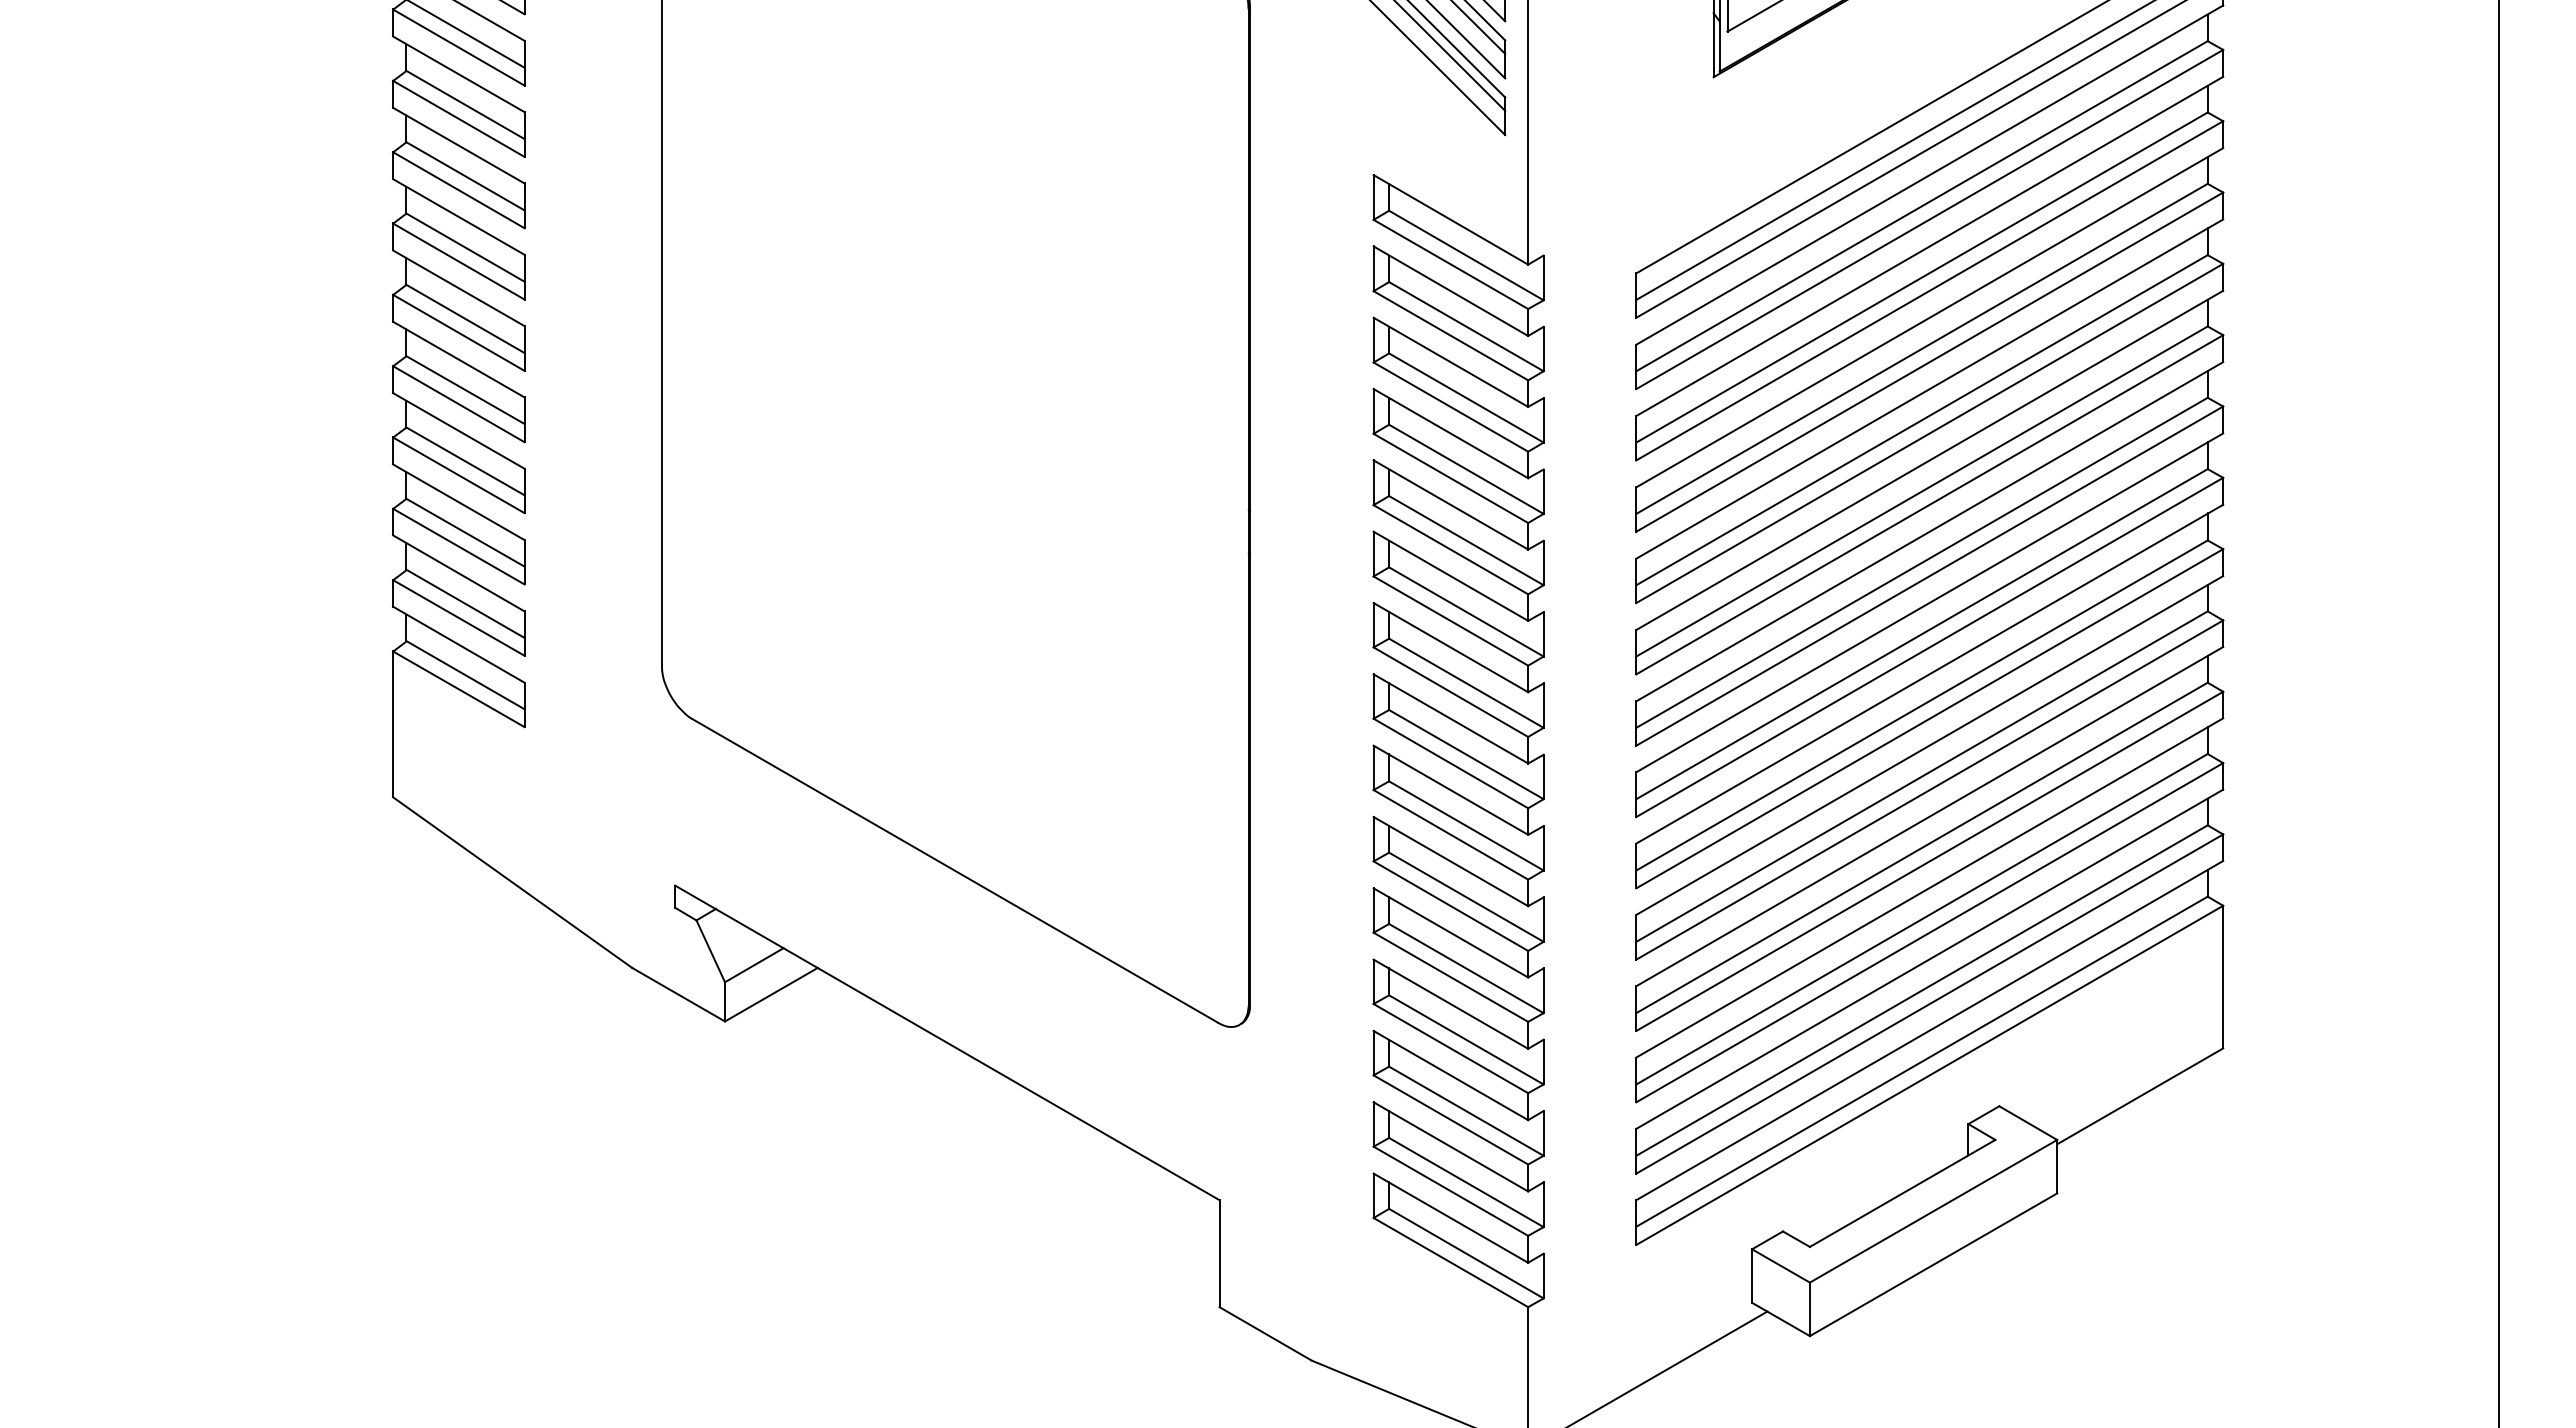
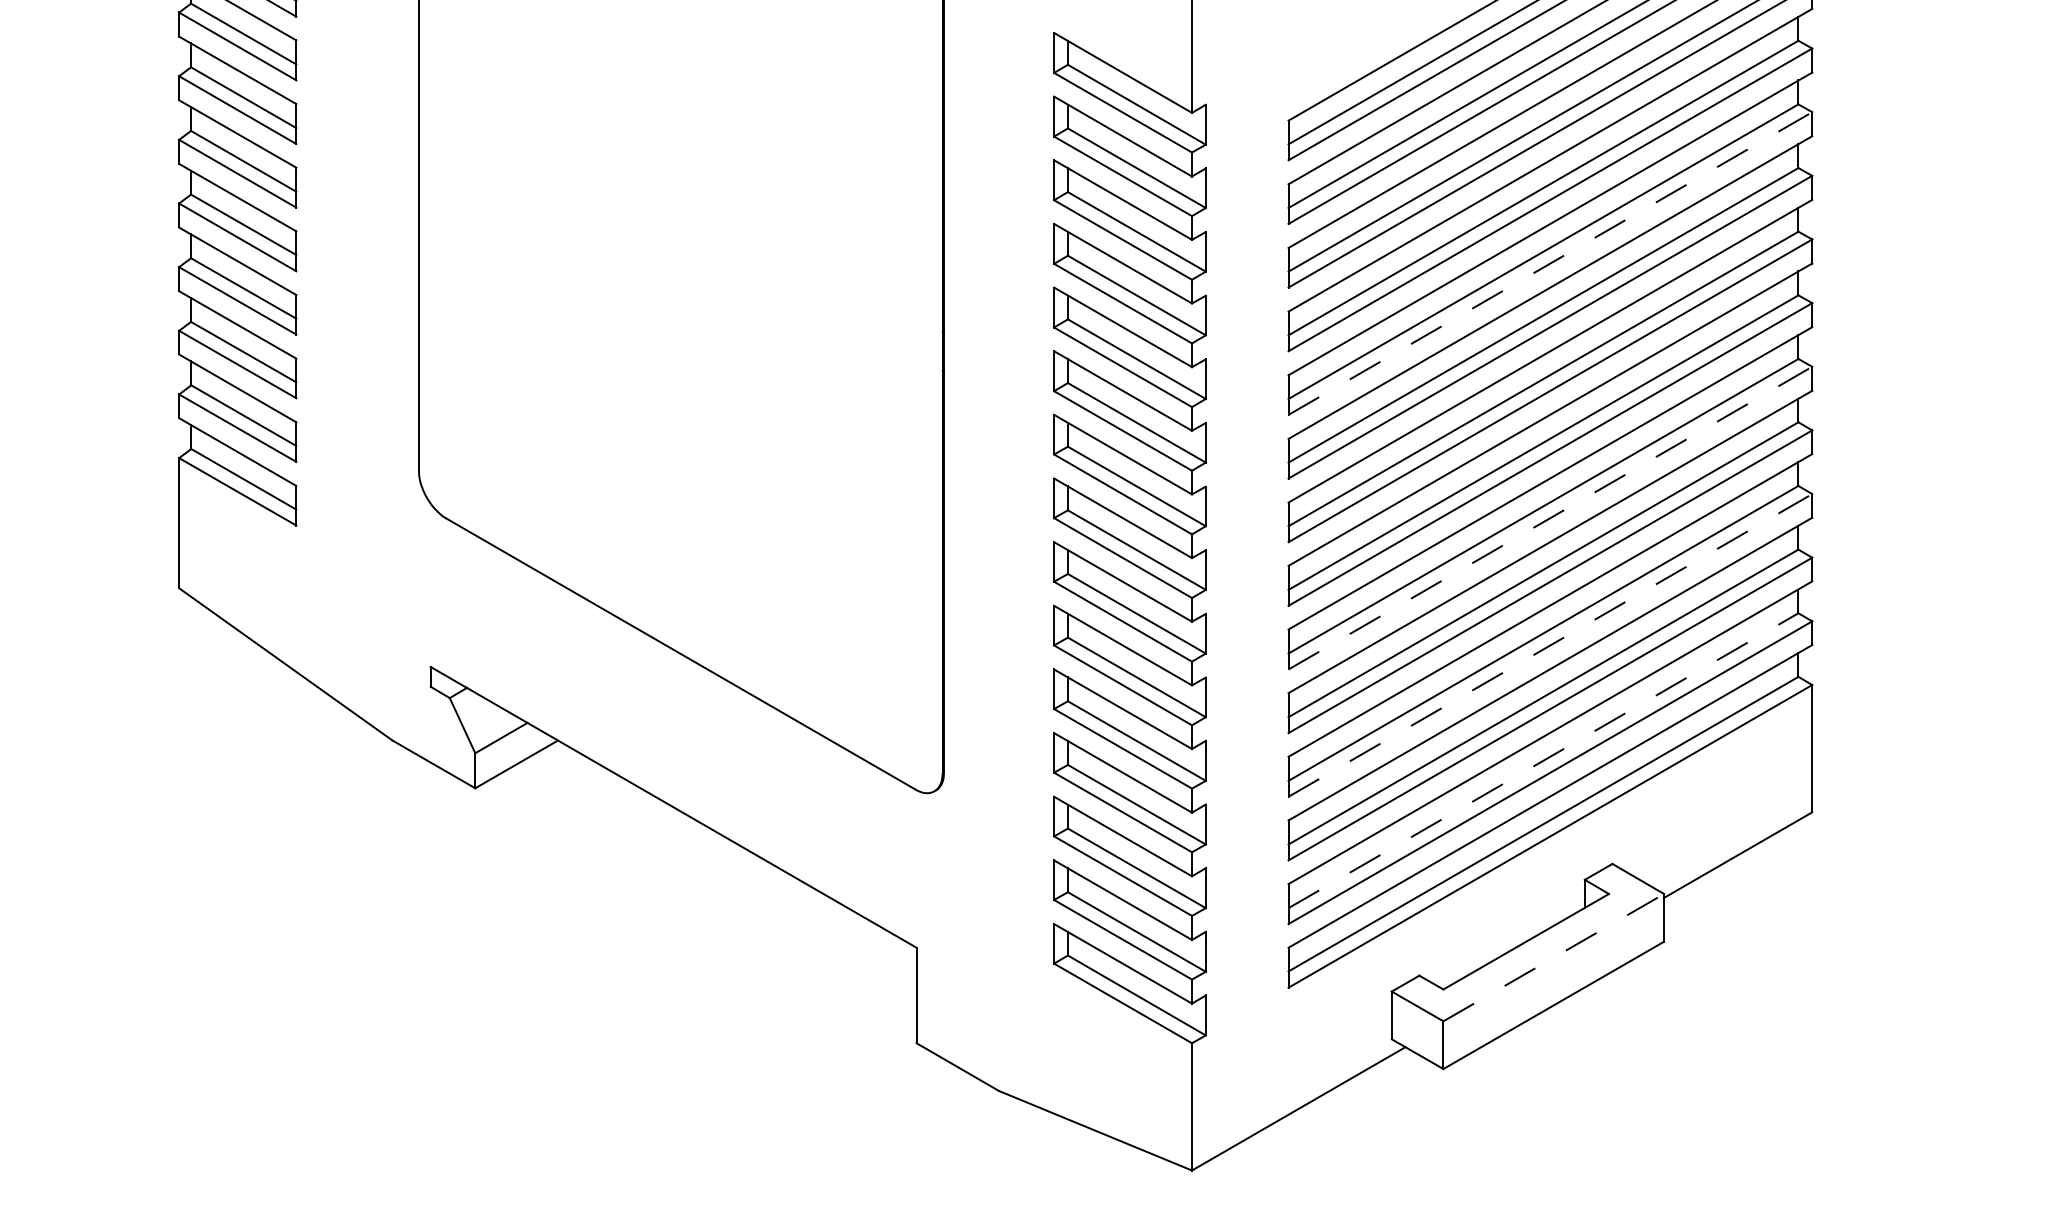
line: (1929, 433) -> (1550, 263), solid -> dashed
line: (1929, 718) -> (1550, 517), solid -> dashed
line: (1929, 861) -> (1550, 645), solid -> dashed
line: (1922, 990) -> (1543, 760), solid -> dashed
line: (1933, 1211) -> (1553, 957), solid -> dashed

